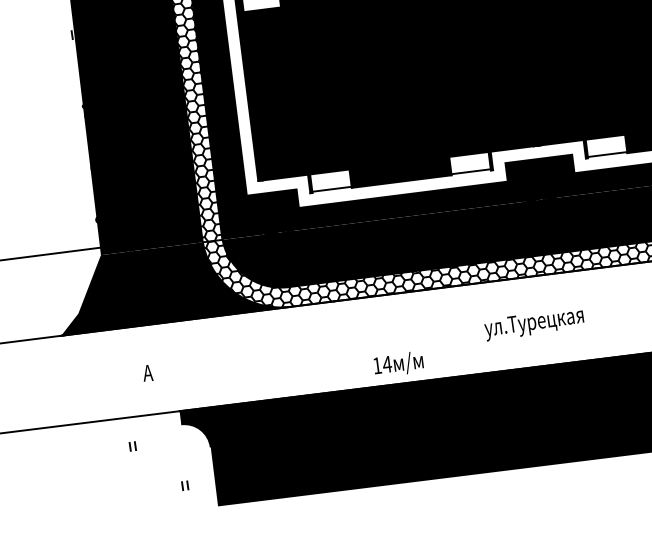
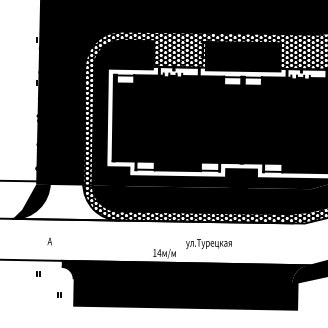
fill: (169, 284) -> (65, 202), removed
text: (533, 322) -> (208, 243), moved

